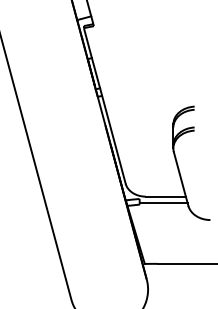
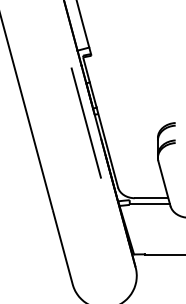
line: (86, 106) -> (85, 122), added

